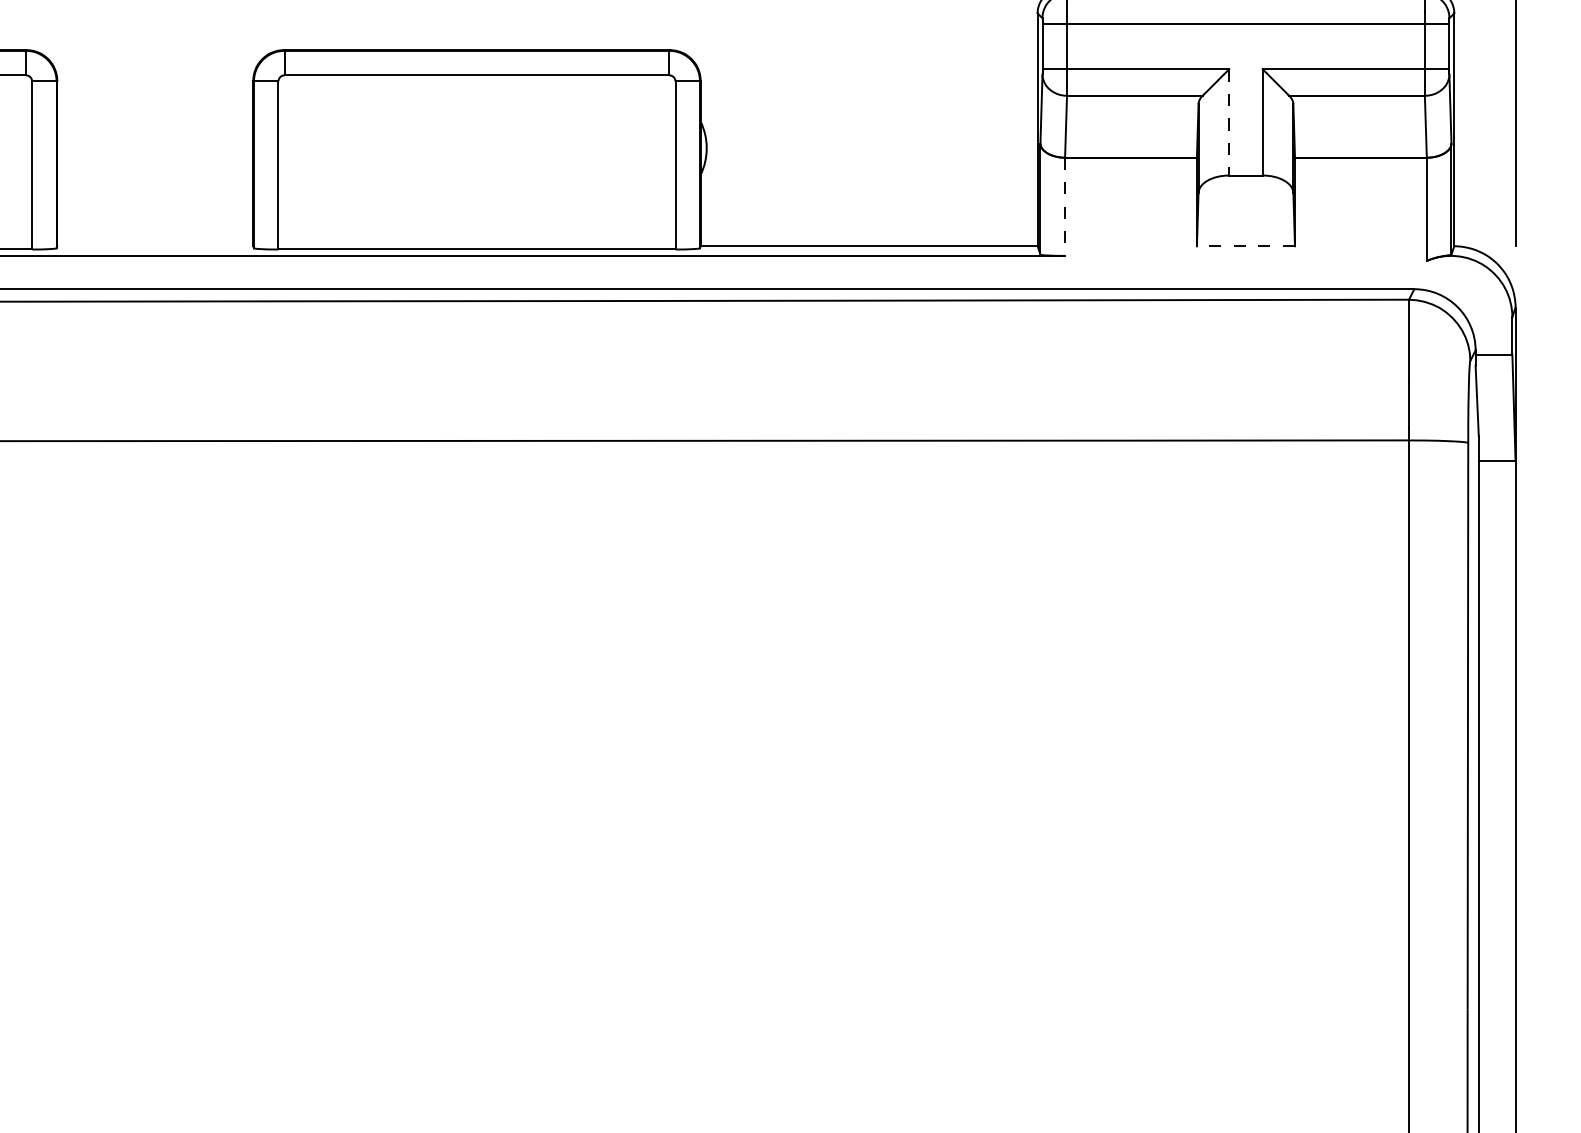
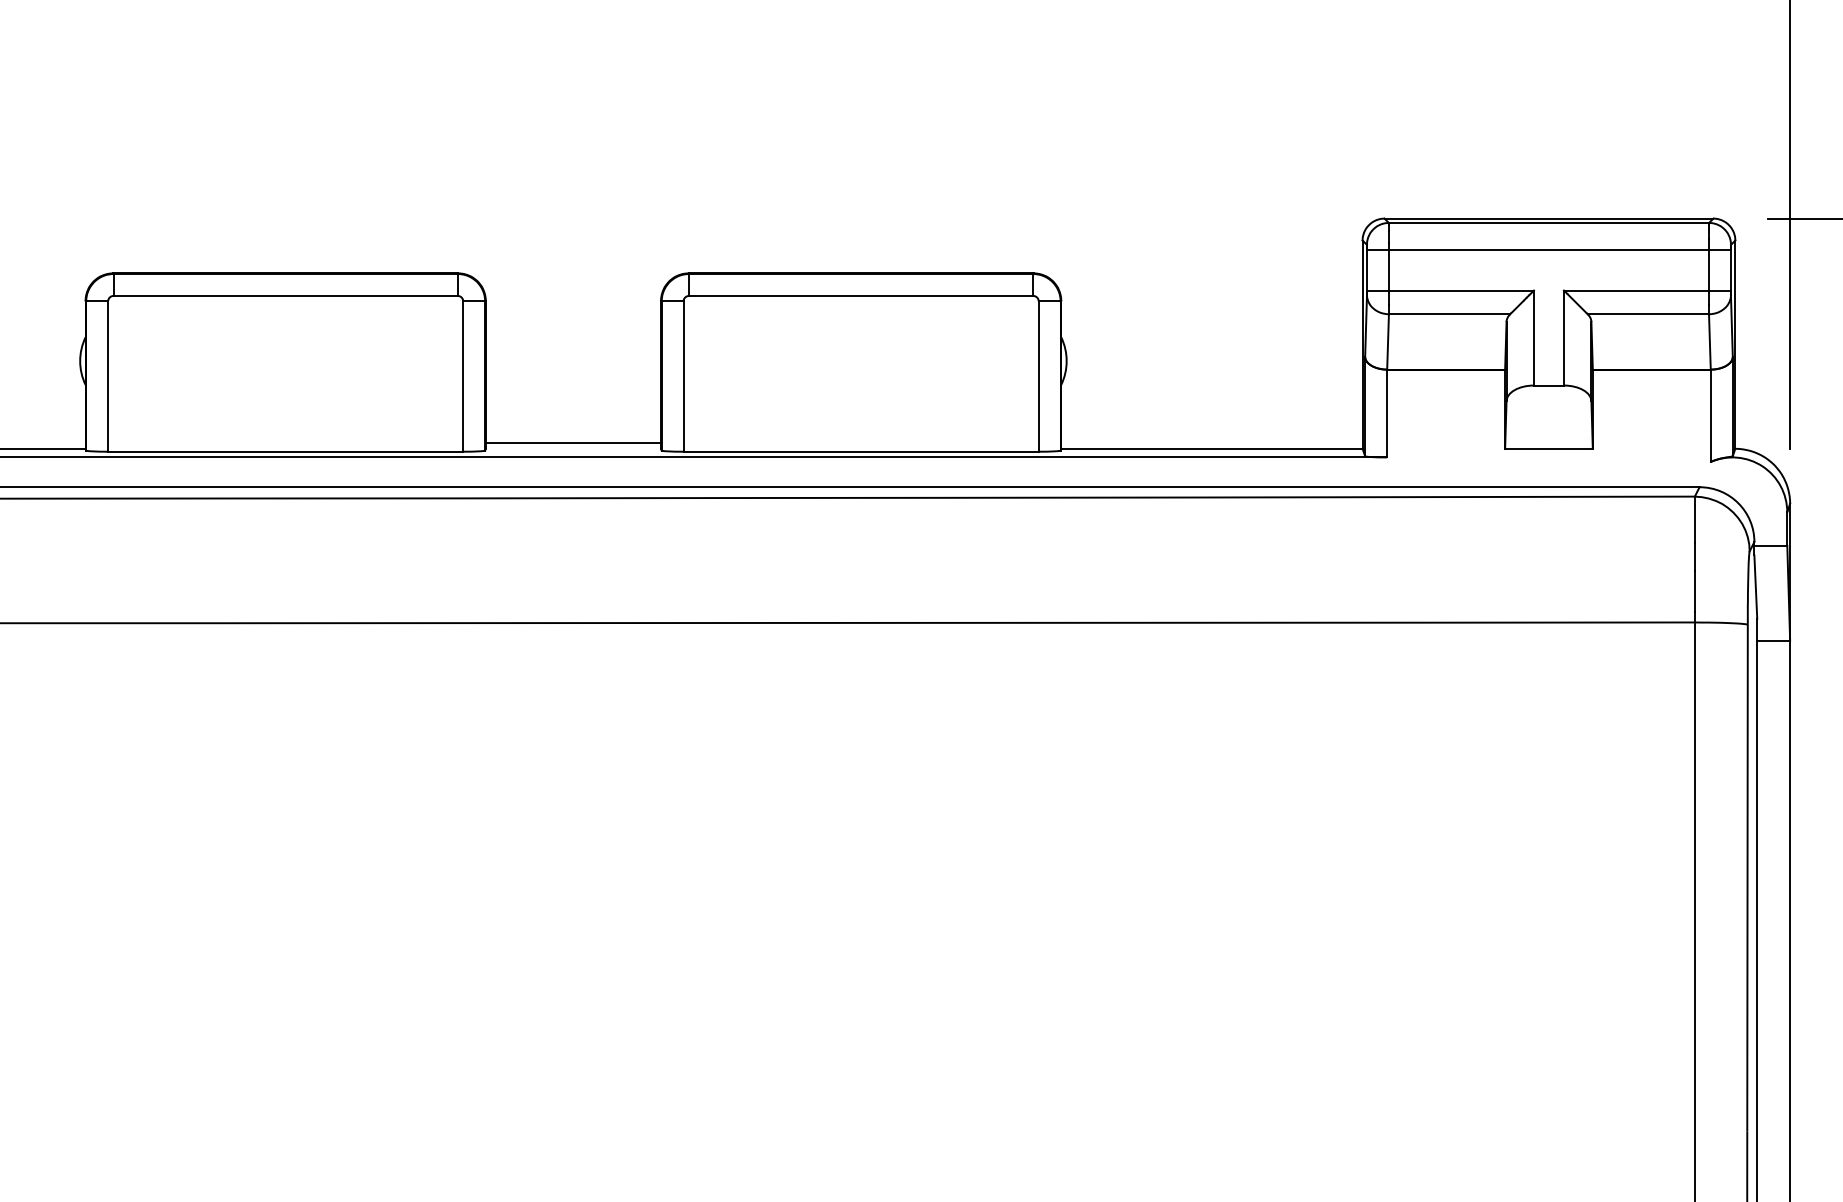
line: (1228, 122) -> (1533, 338), dashed -> solid
line: (1065, 206) -> (1387, 413), dashed -> solid
line: (155, 240) -> (573, 443), added
line: (1245, 245) -> (1548, 448), dashed -> solid

